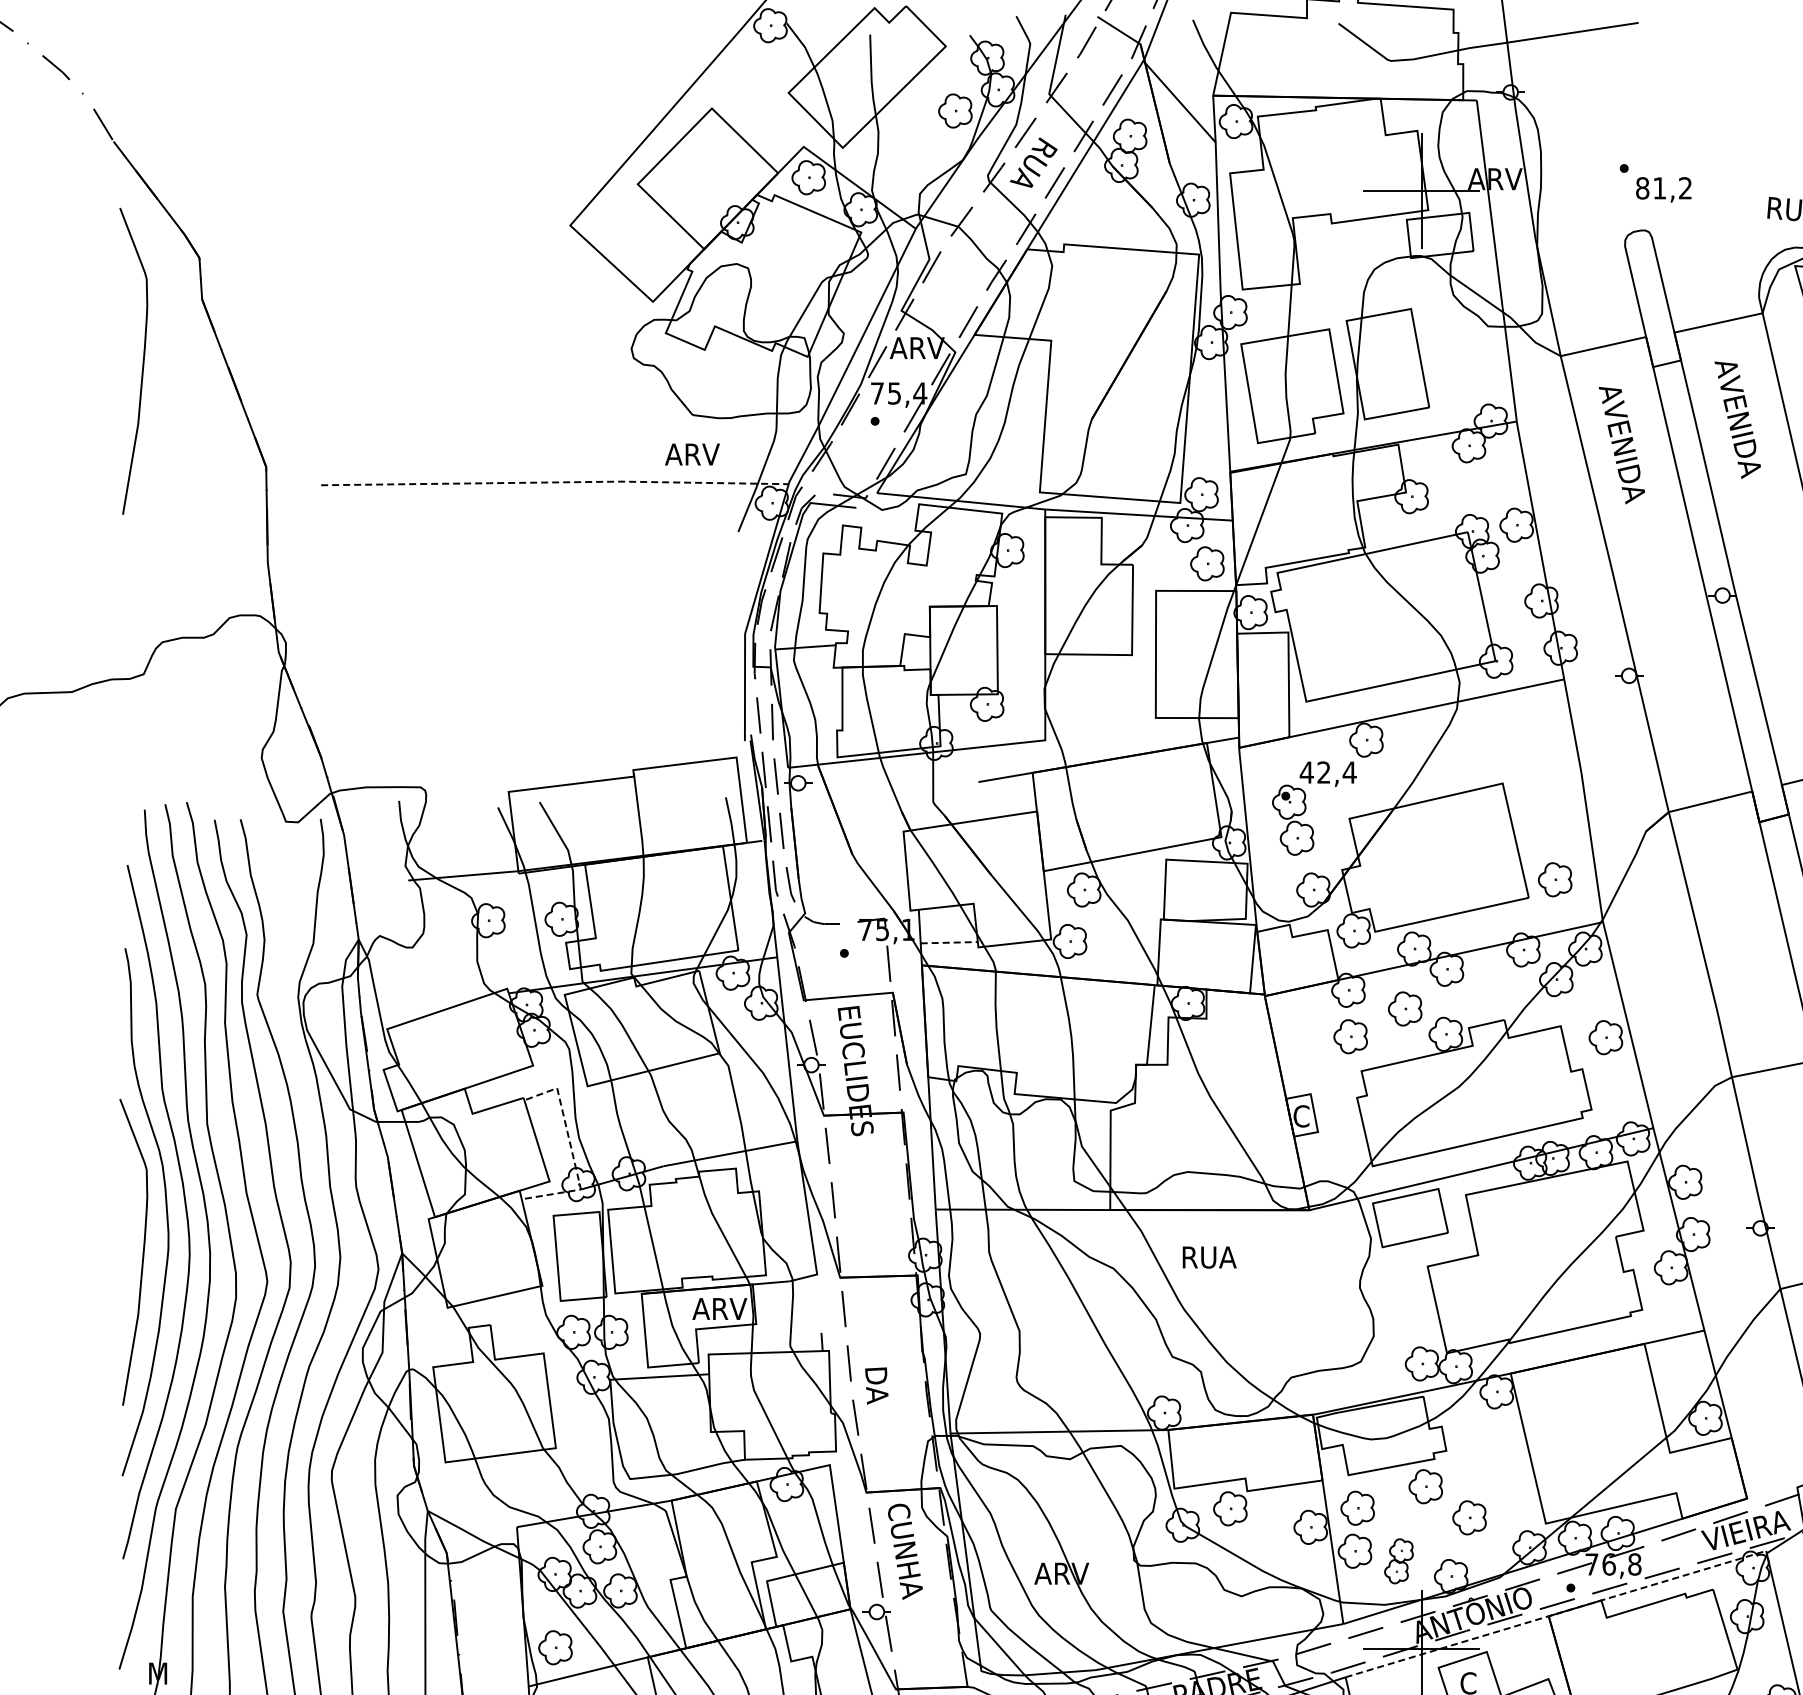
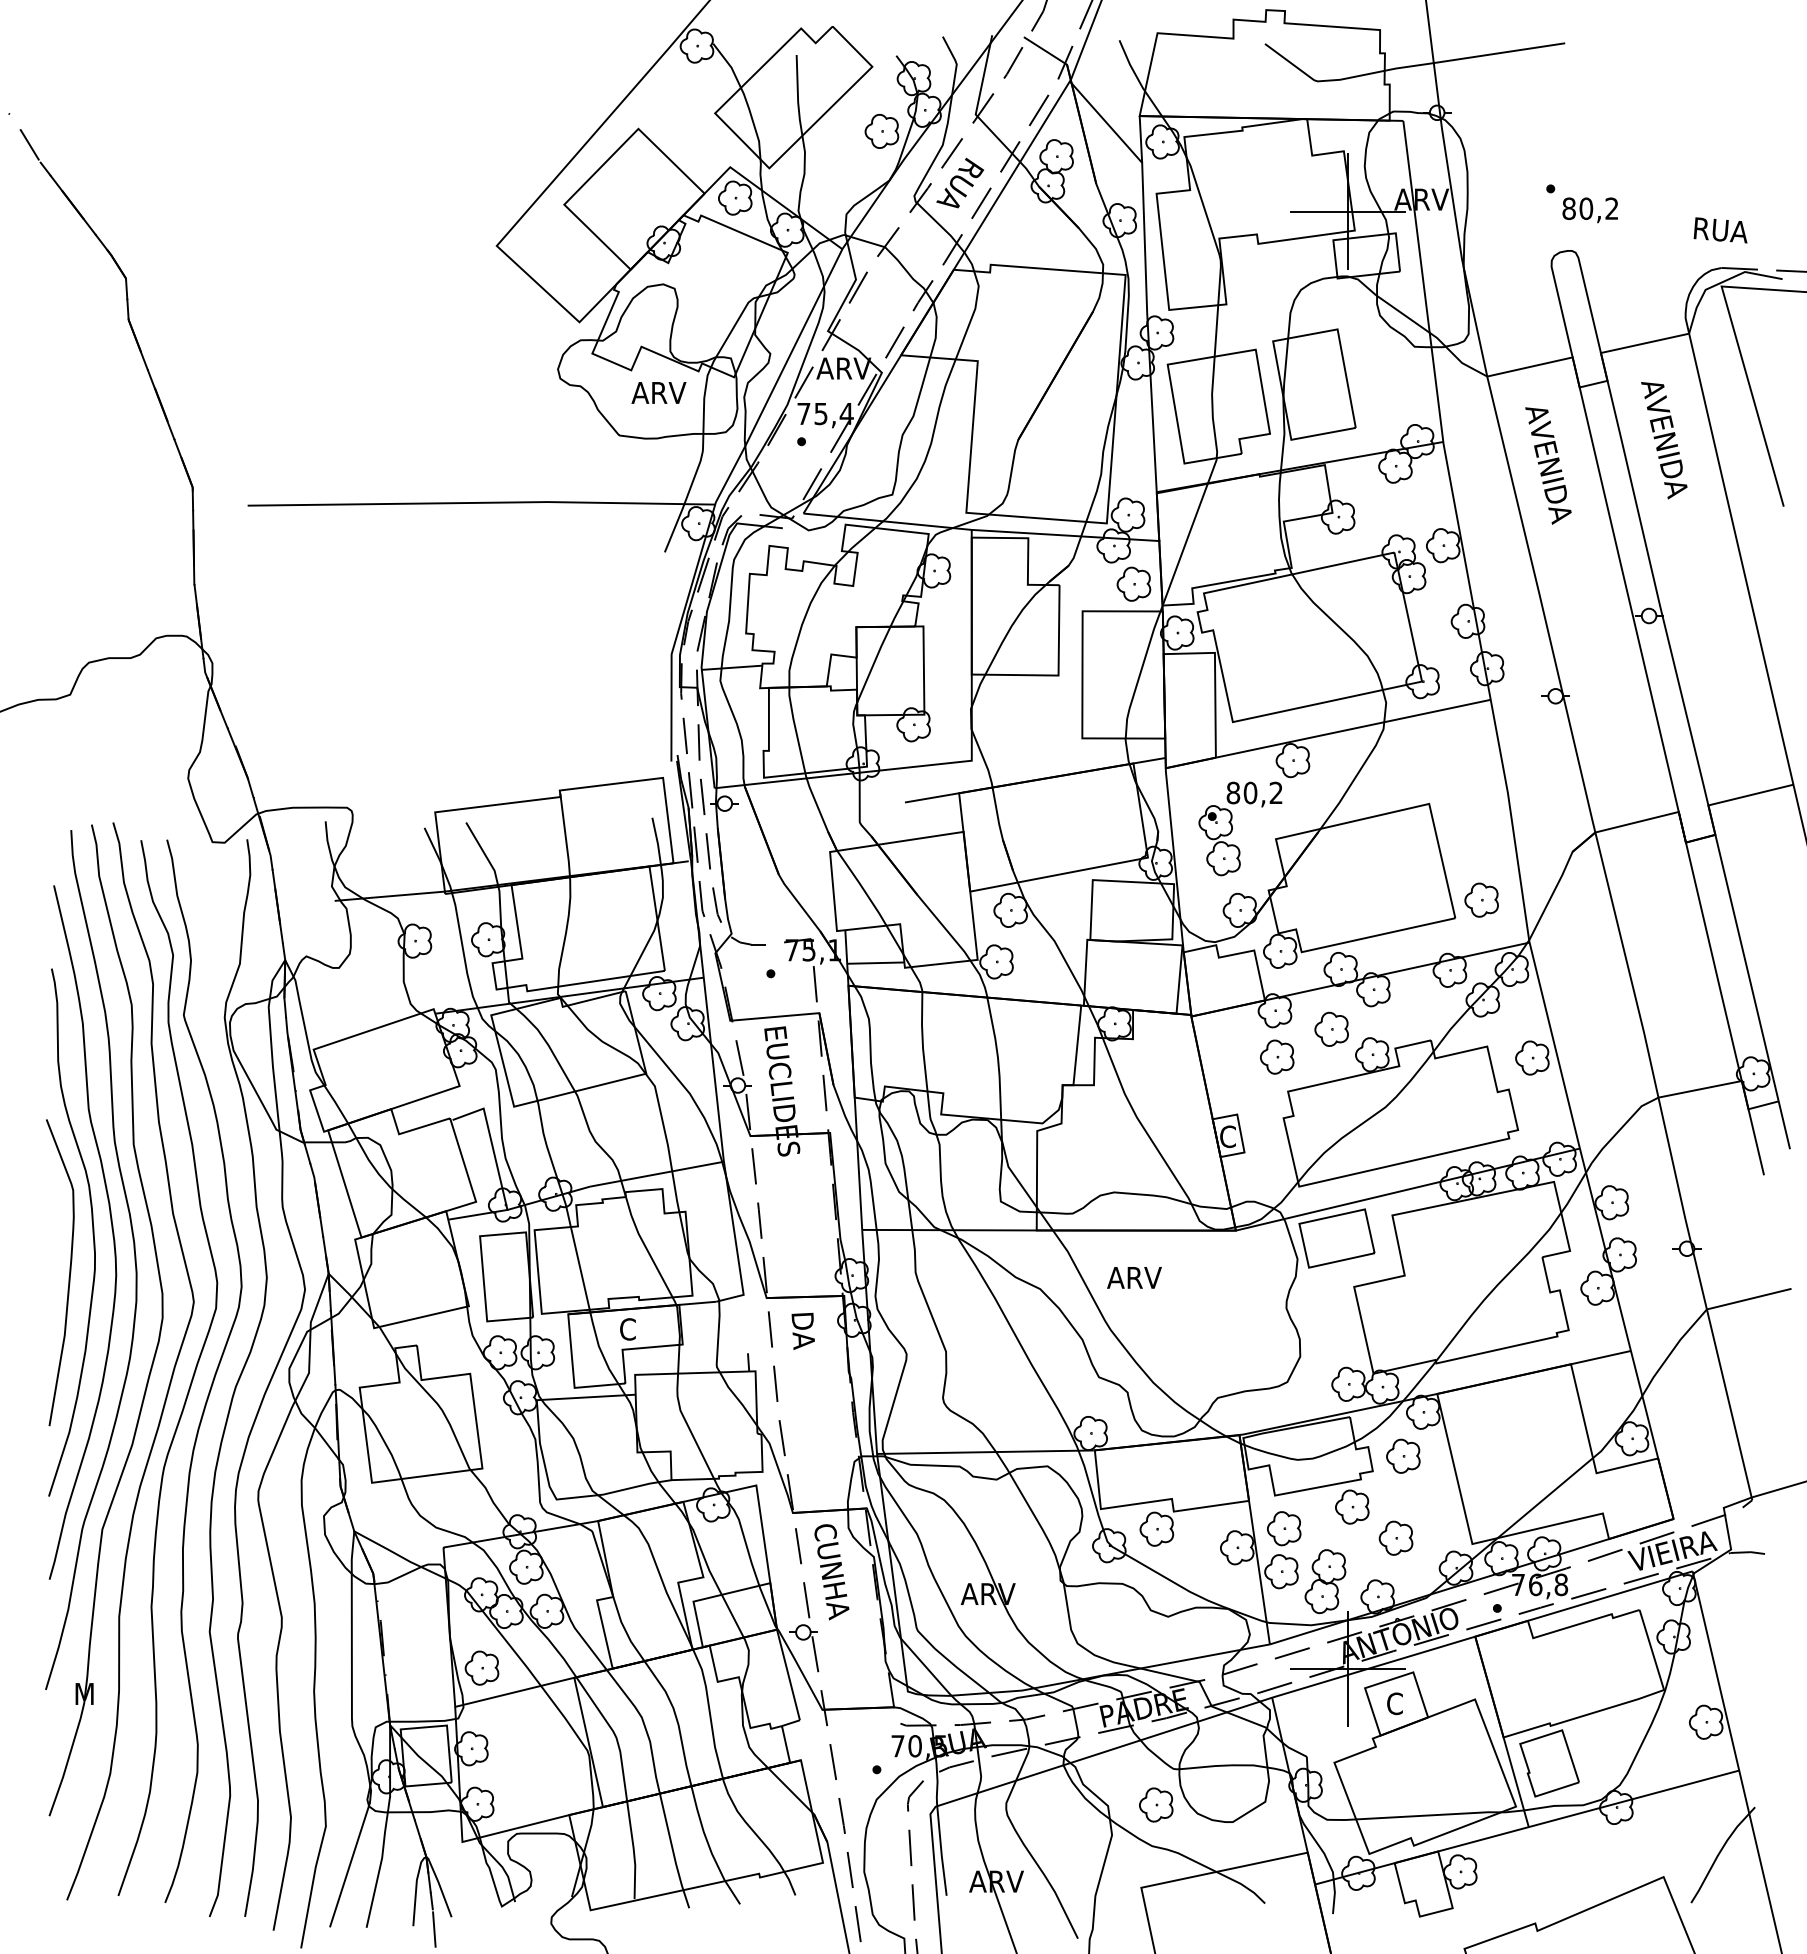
text: (1660, 188) -> (1586, 208), 81,2 -> 80,2
curve: (143, 361) -> (69, 381), removed
text: (692, 454) -> (658, 392), moved
line: (555, 482) -> (481, 502), dashed -> solid
text: (1328, 772) -> (1254, 792), 42,4 -> 80,2
line: (949, 943) -> (875, 963), dashed -> solid
line: (572, 1152) -> (498, 1172), dashed -> solid
text: (1209, 1258) -> (1135, 1278), RUA -> ARV
text: (720, 1309) -> (646, 1329), ARV -> C
text: (876, 1385) -> (802, 1330), moved
part: (1477, 1435) -> (1403, 1455), added
part: (1399, 1561) -> (1325, 1581), size x1.43
line: (1556, 1614) -> (1482, 1634), dashed -> solid

